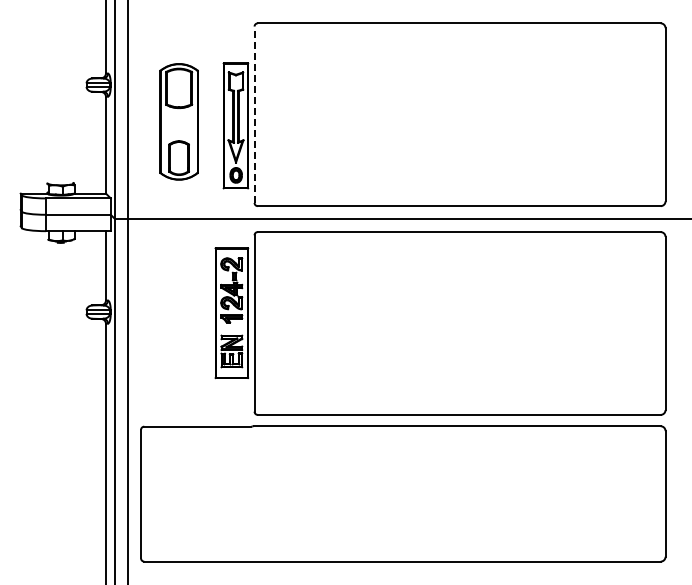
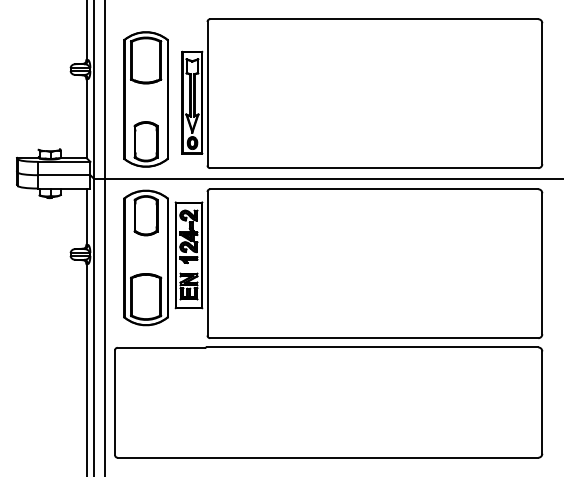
line: (254, 114) -> (207, 93), dashed -> solid
part: (178, 121) -> (145, 99), size x1.43
part: (178, 315) -> (145, 257), added

